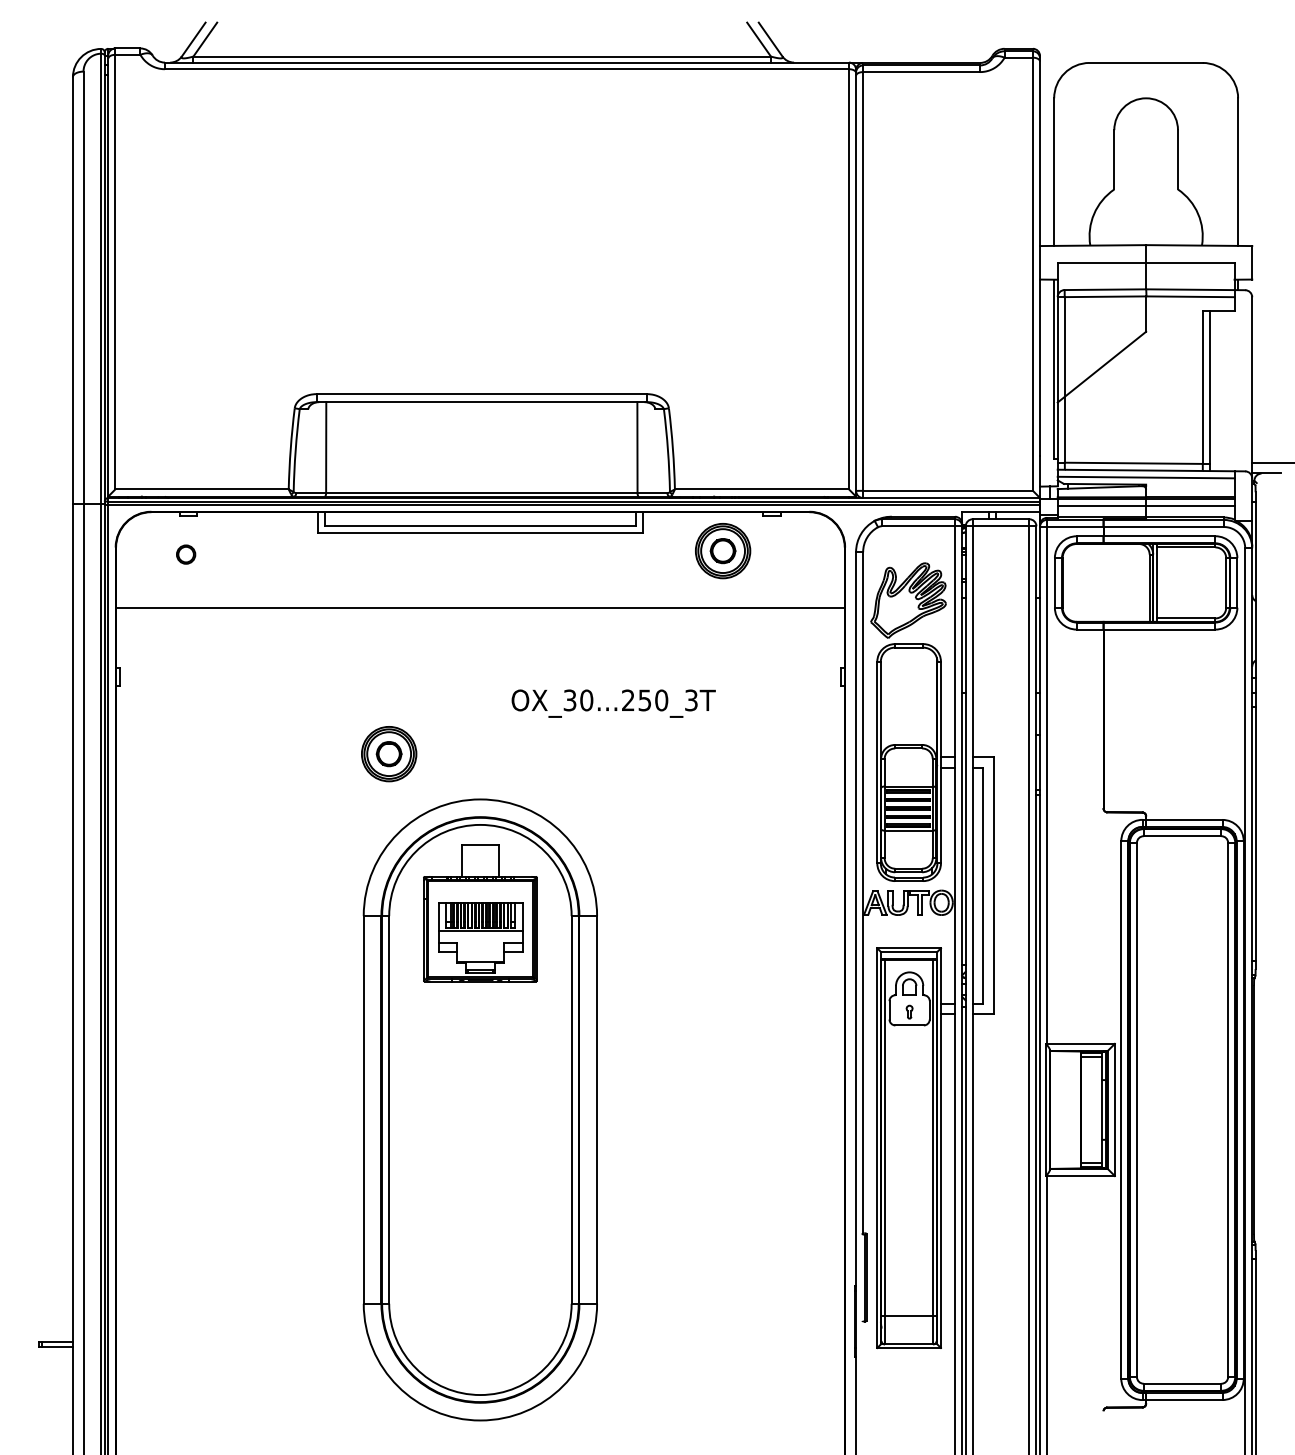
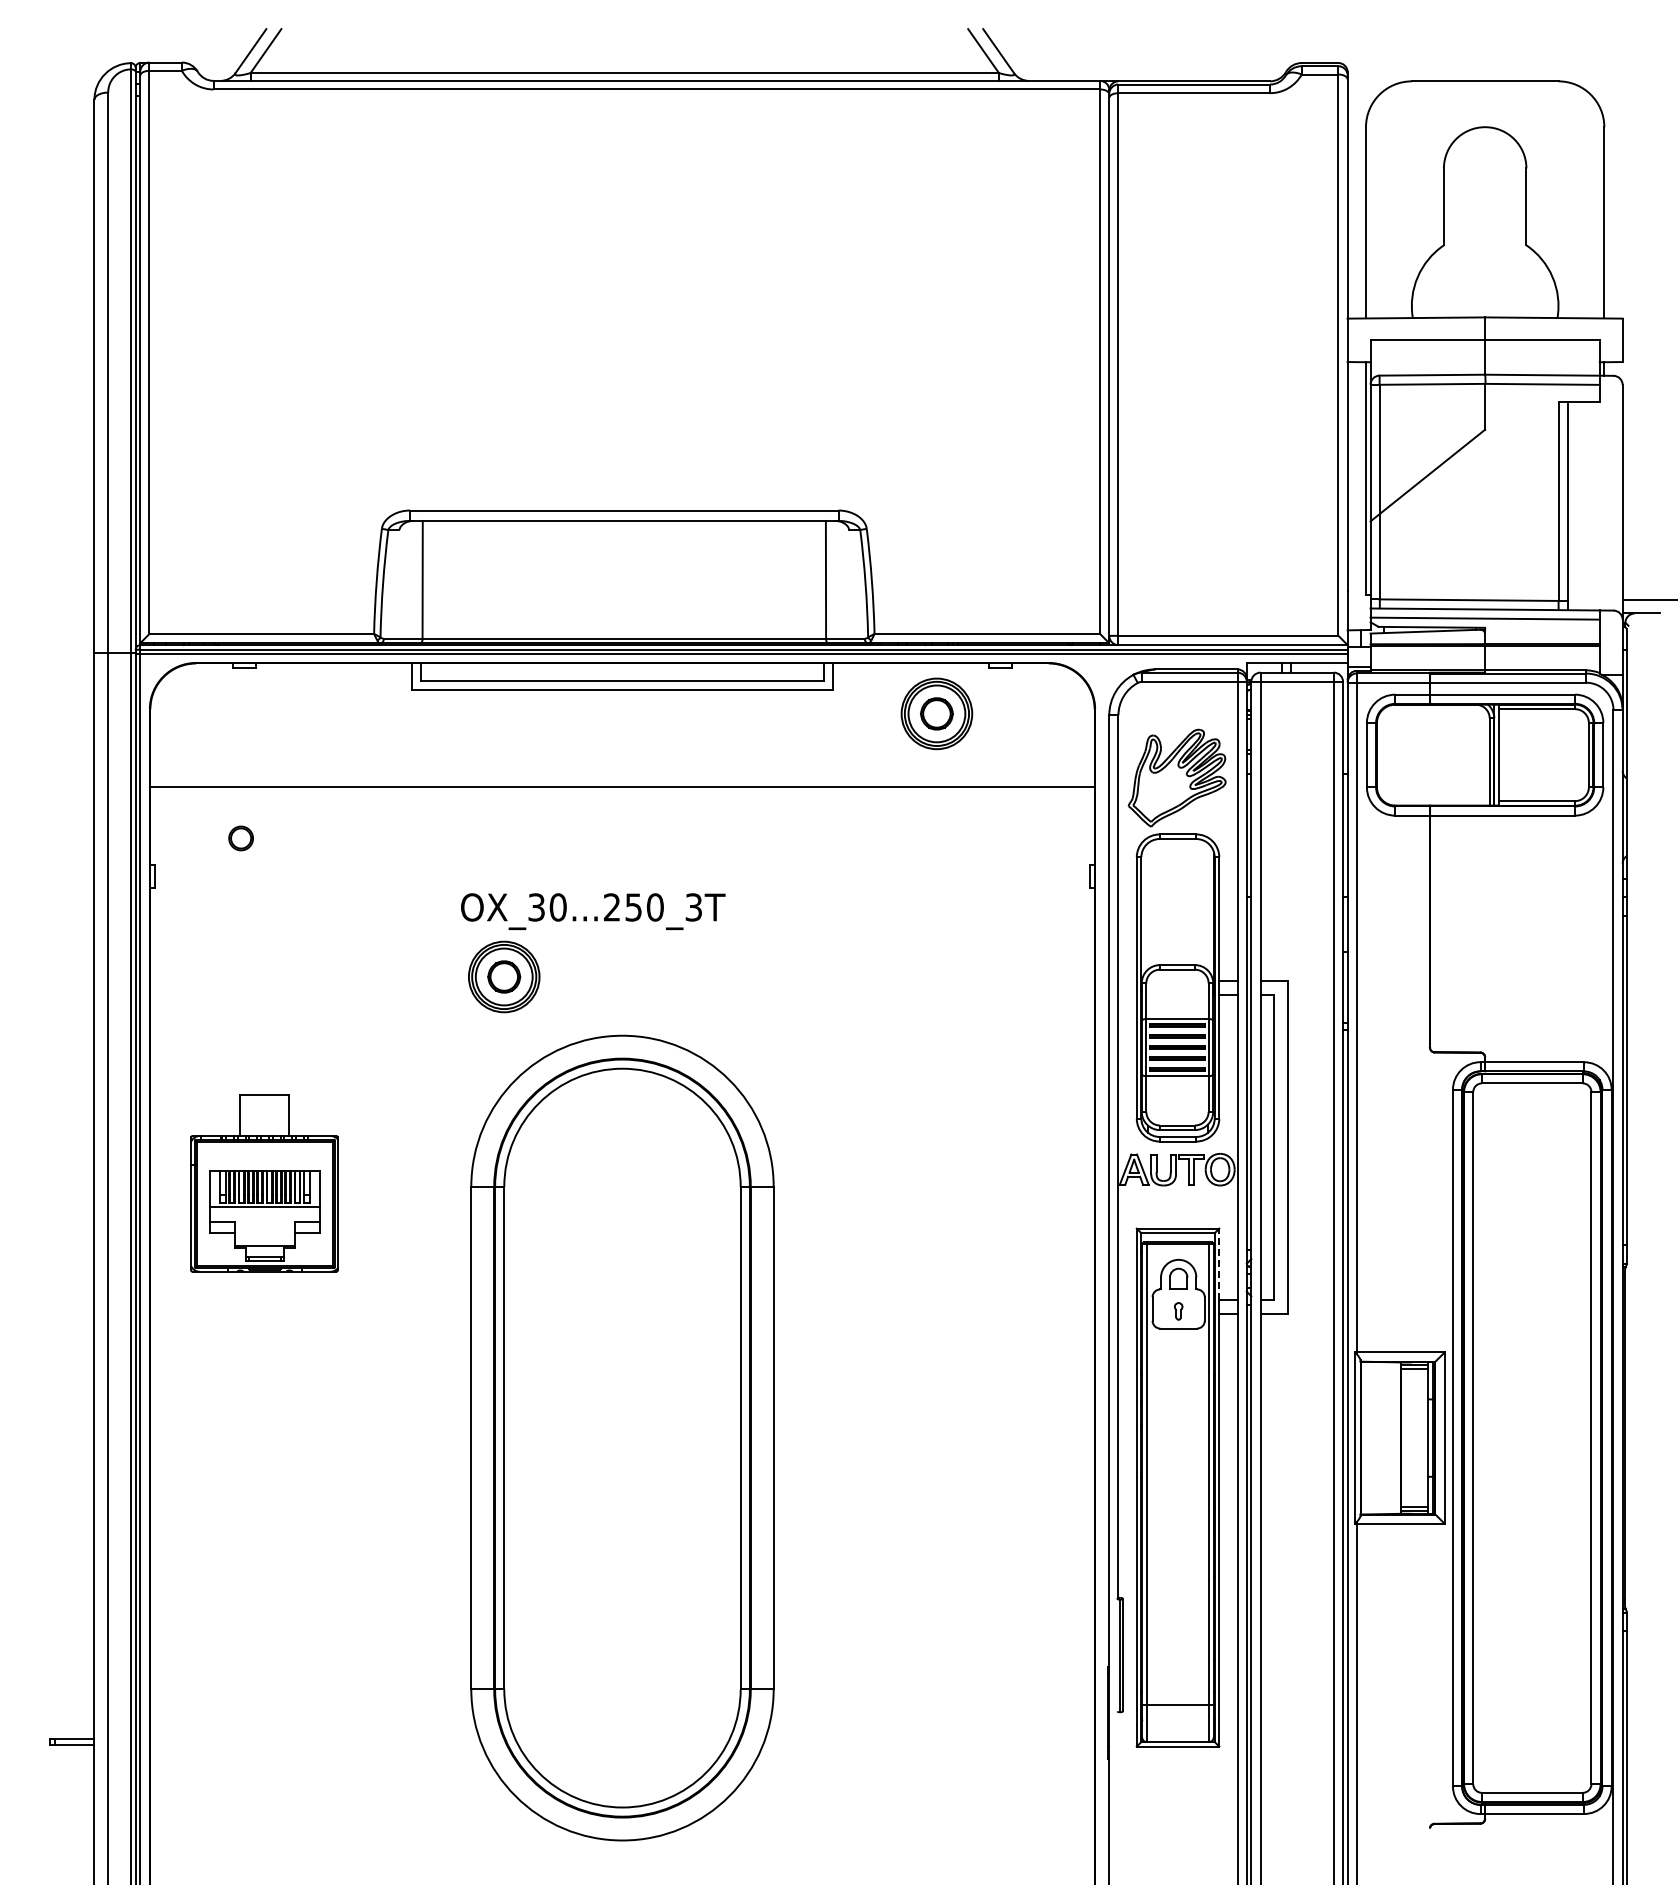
line: (1145, 506) -> (1484, 655), removed
part: (185, 554) -> (240, 838), moved
text: (613, 703) -> (593, 911), moved
part: (480, 913) -> (264, 1183), moved
line: (941, 975) -> (1219, 1264), solid -> dashed

